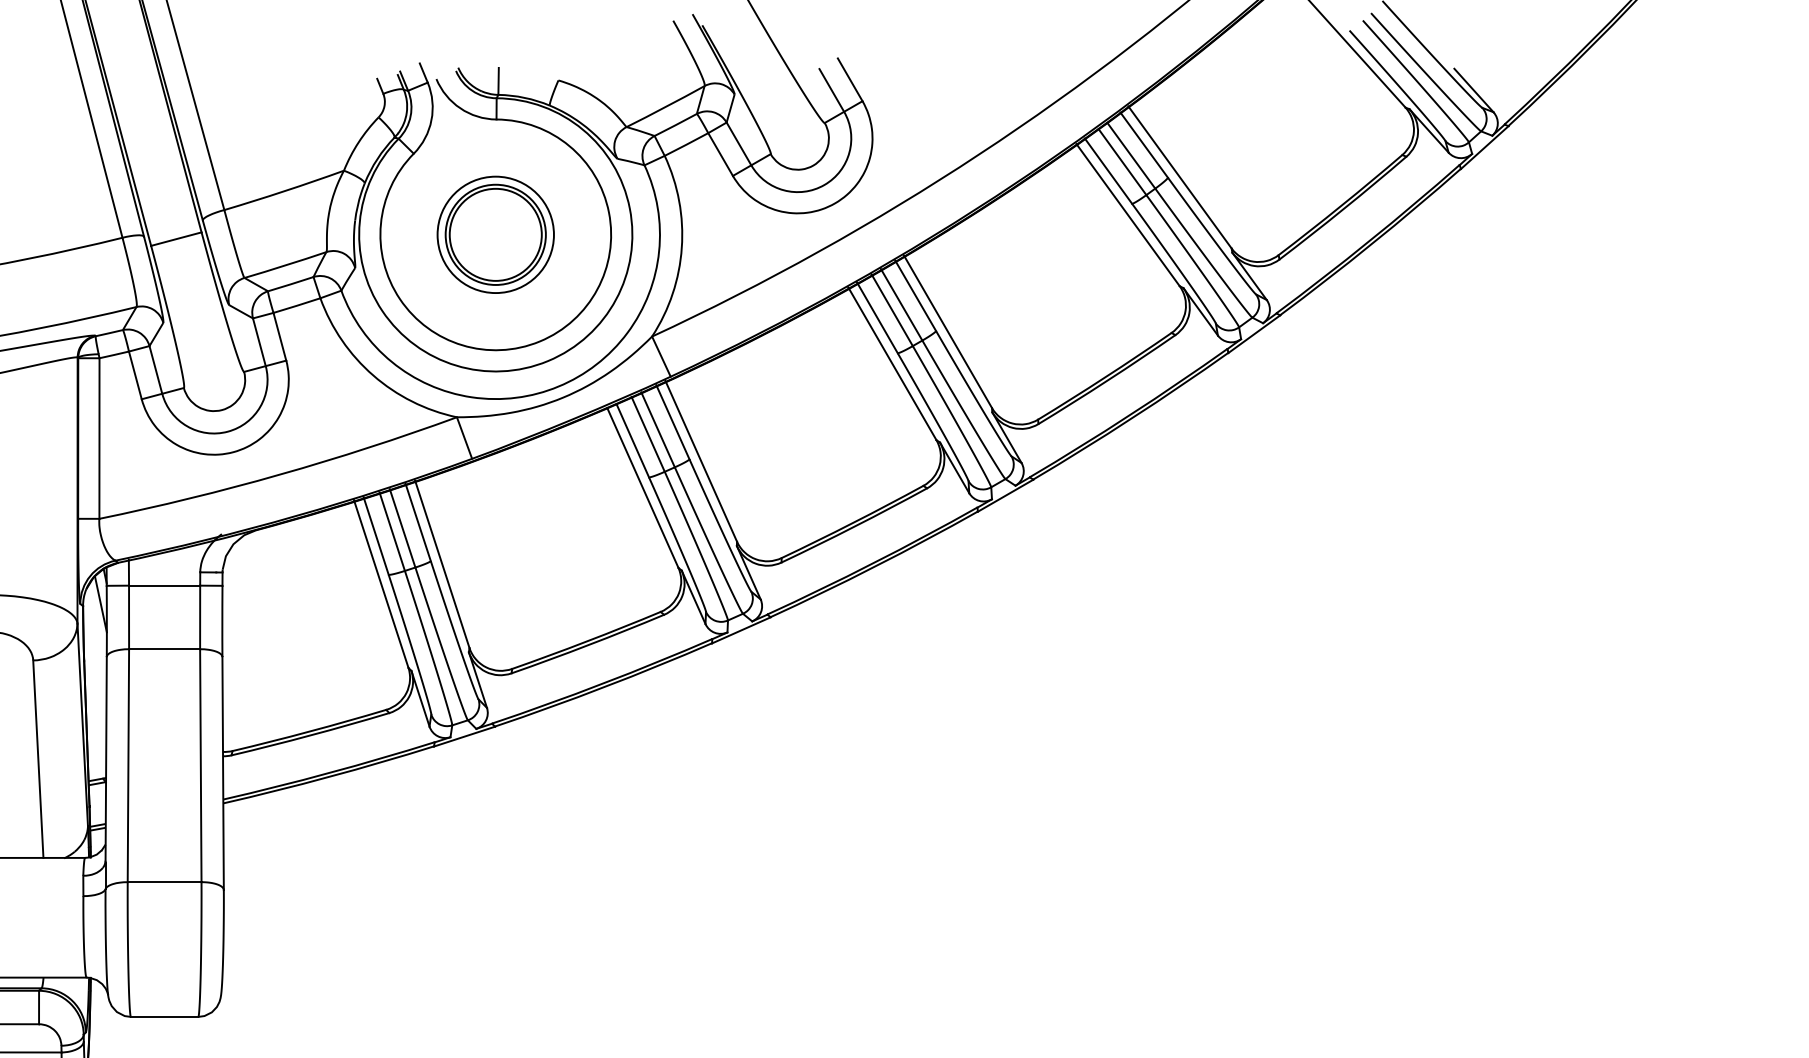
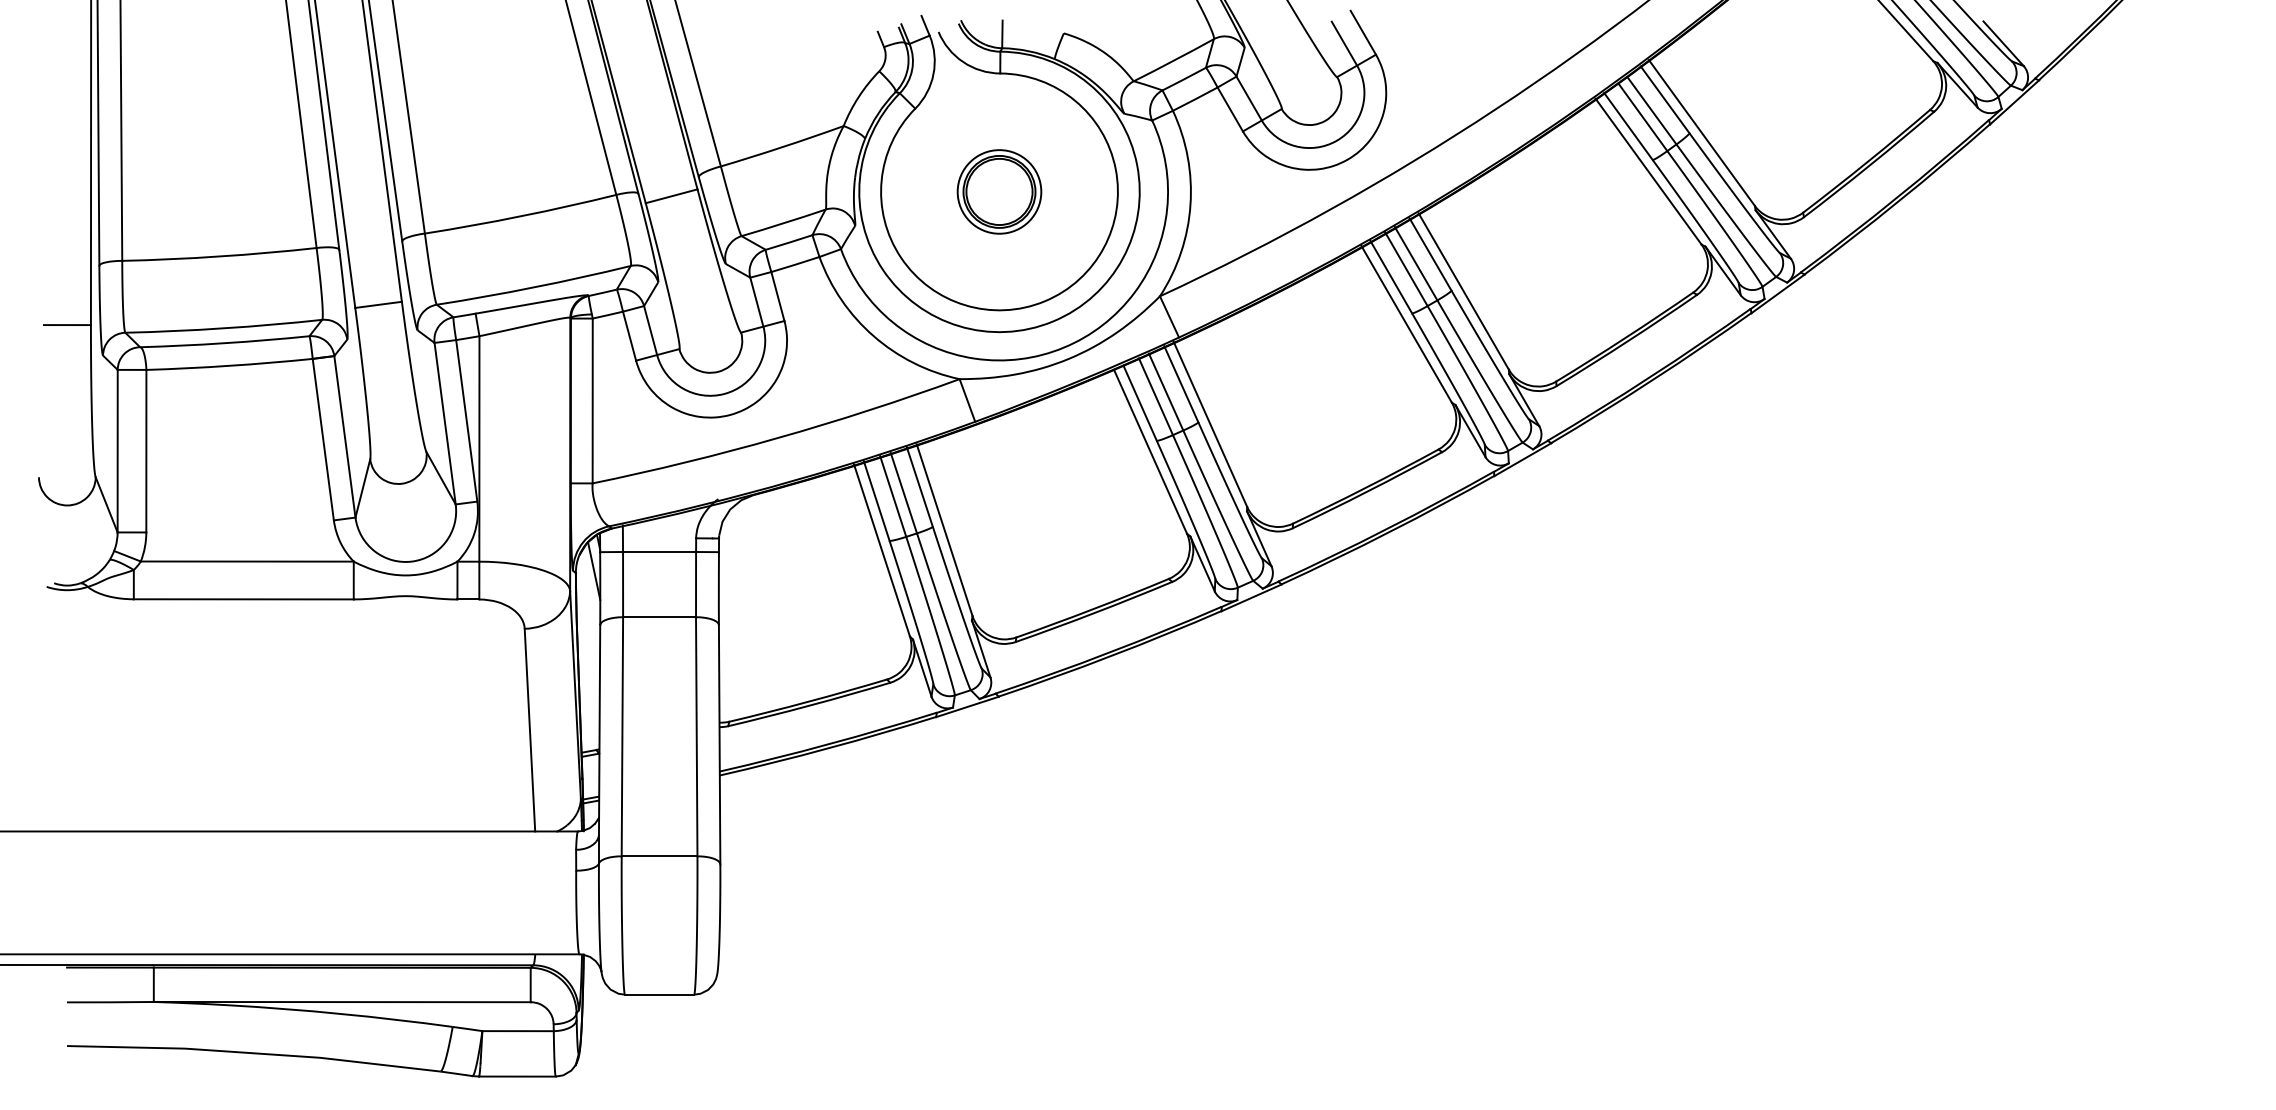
part: (495, 234) -> (999, 191), size x0.7

